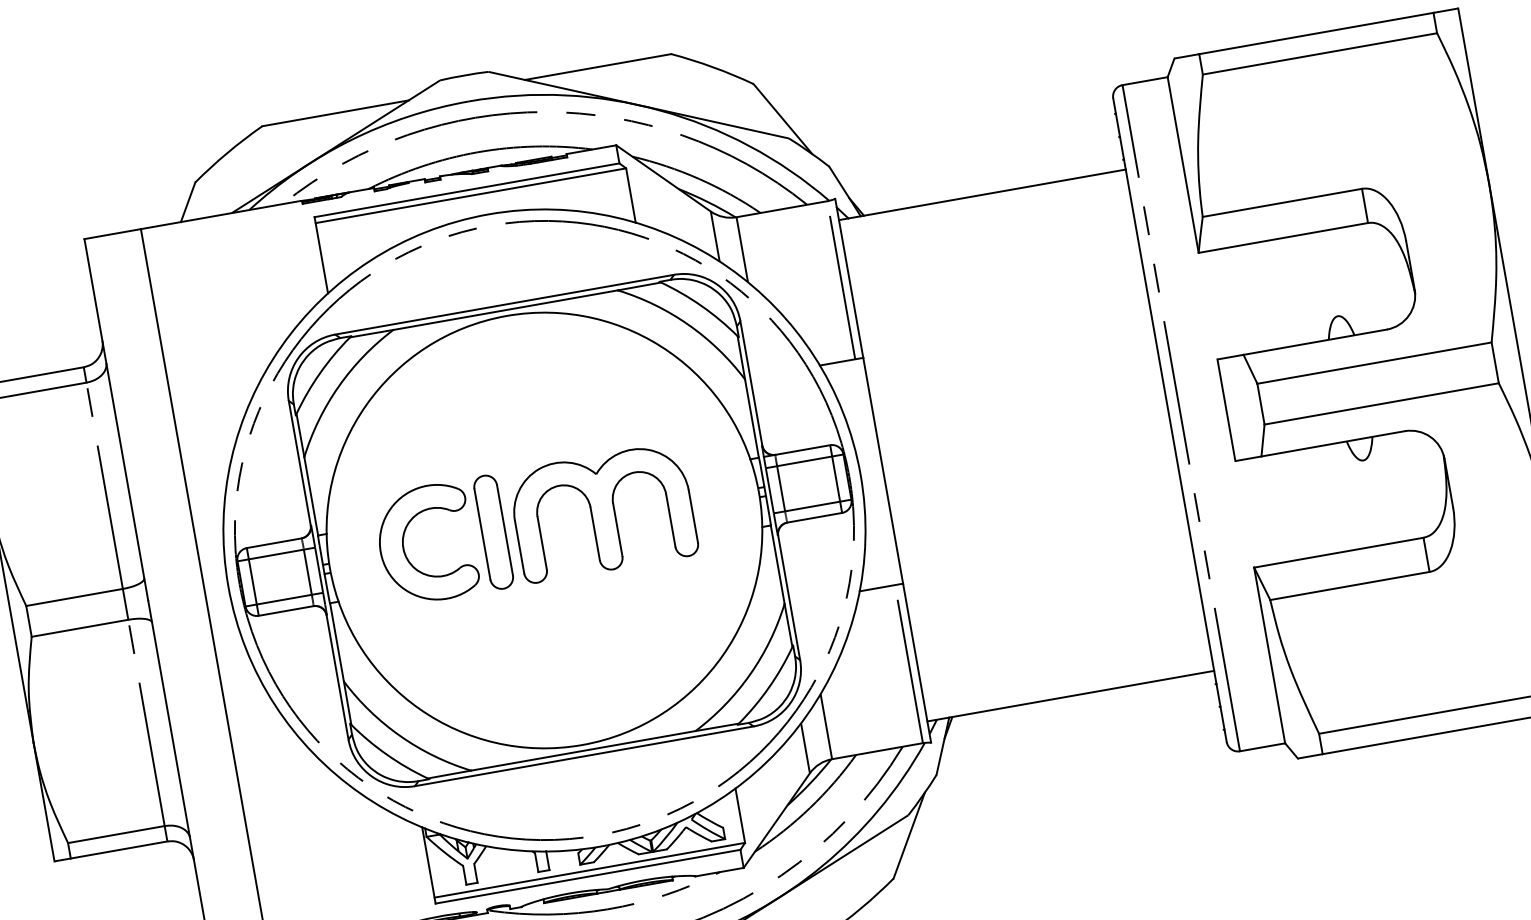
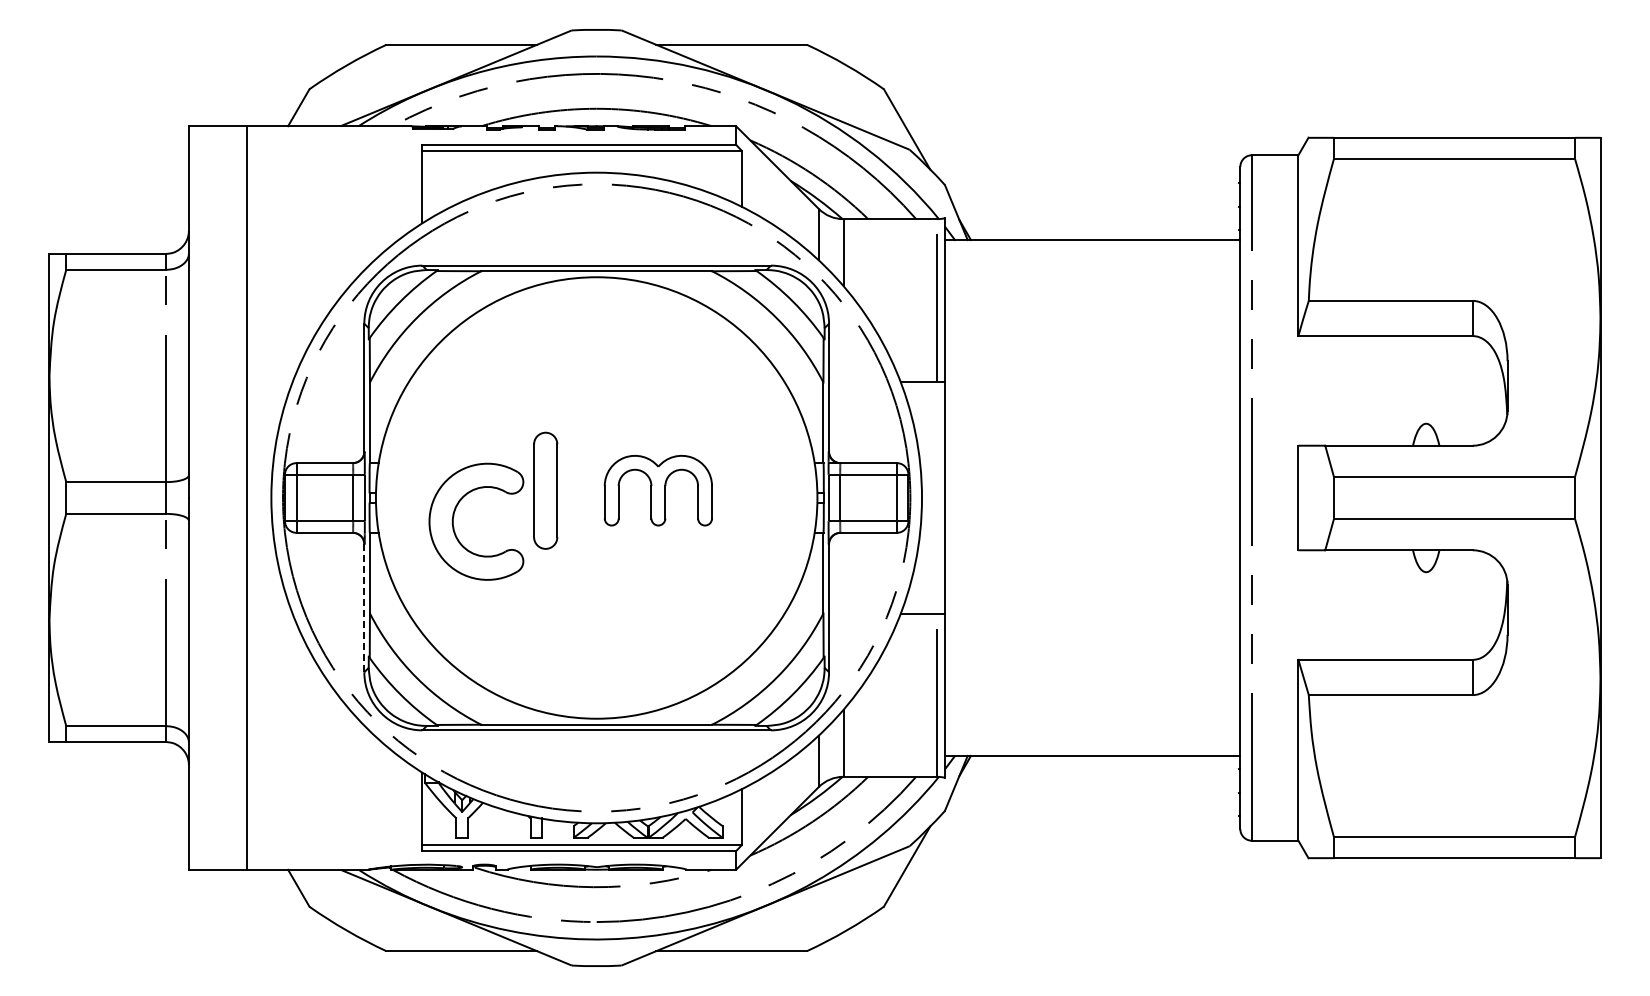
part: (603, 512) -> (658, 490), size x0.6
part: (404, 542) -> (454, 516), moved
line: (337, 677) -> (364, 608), solid -> dashed

